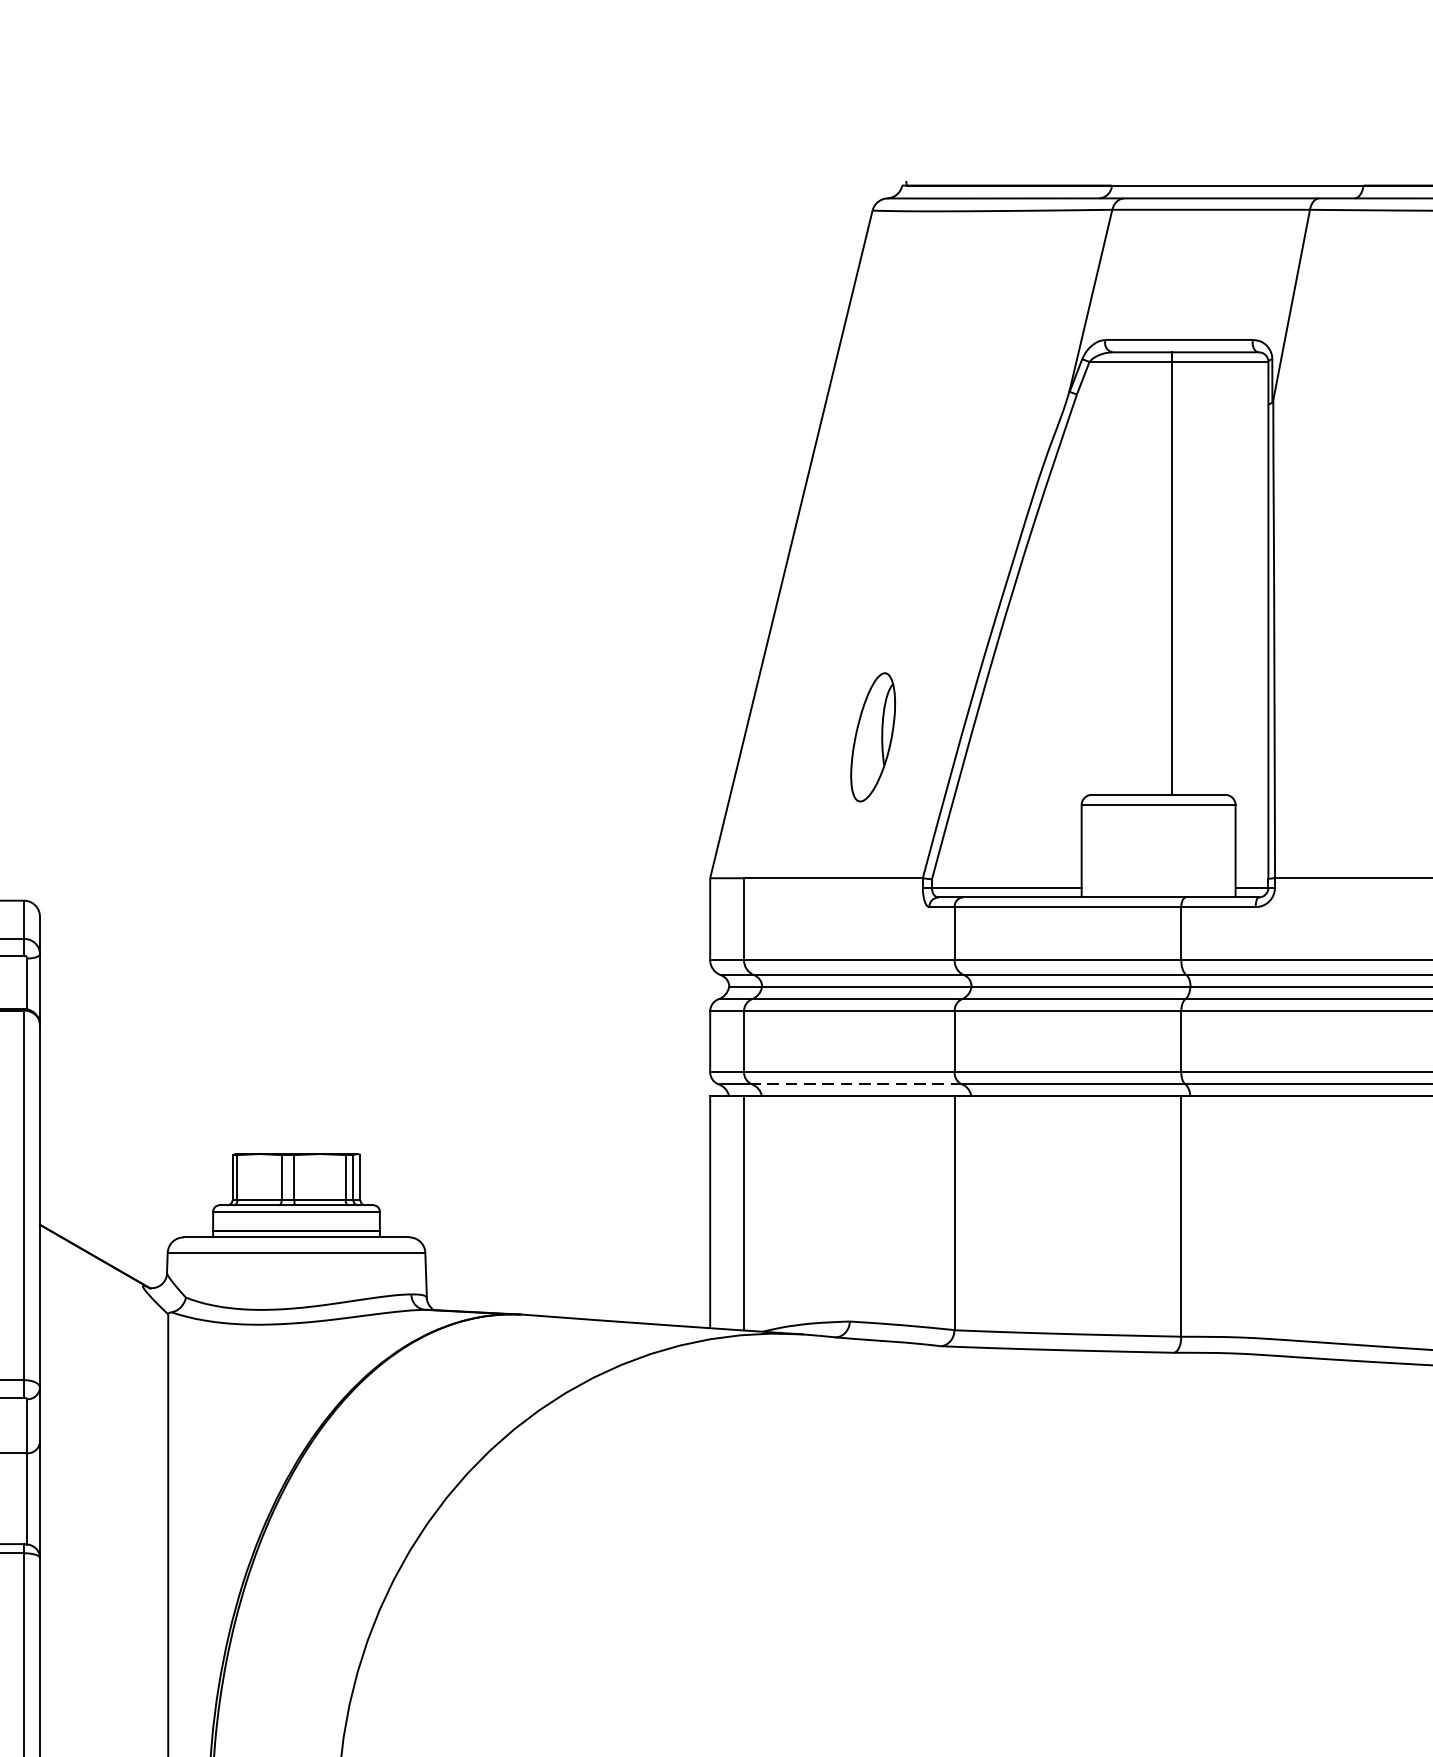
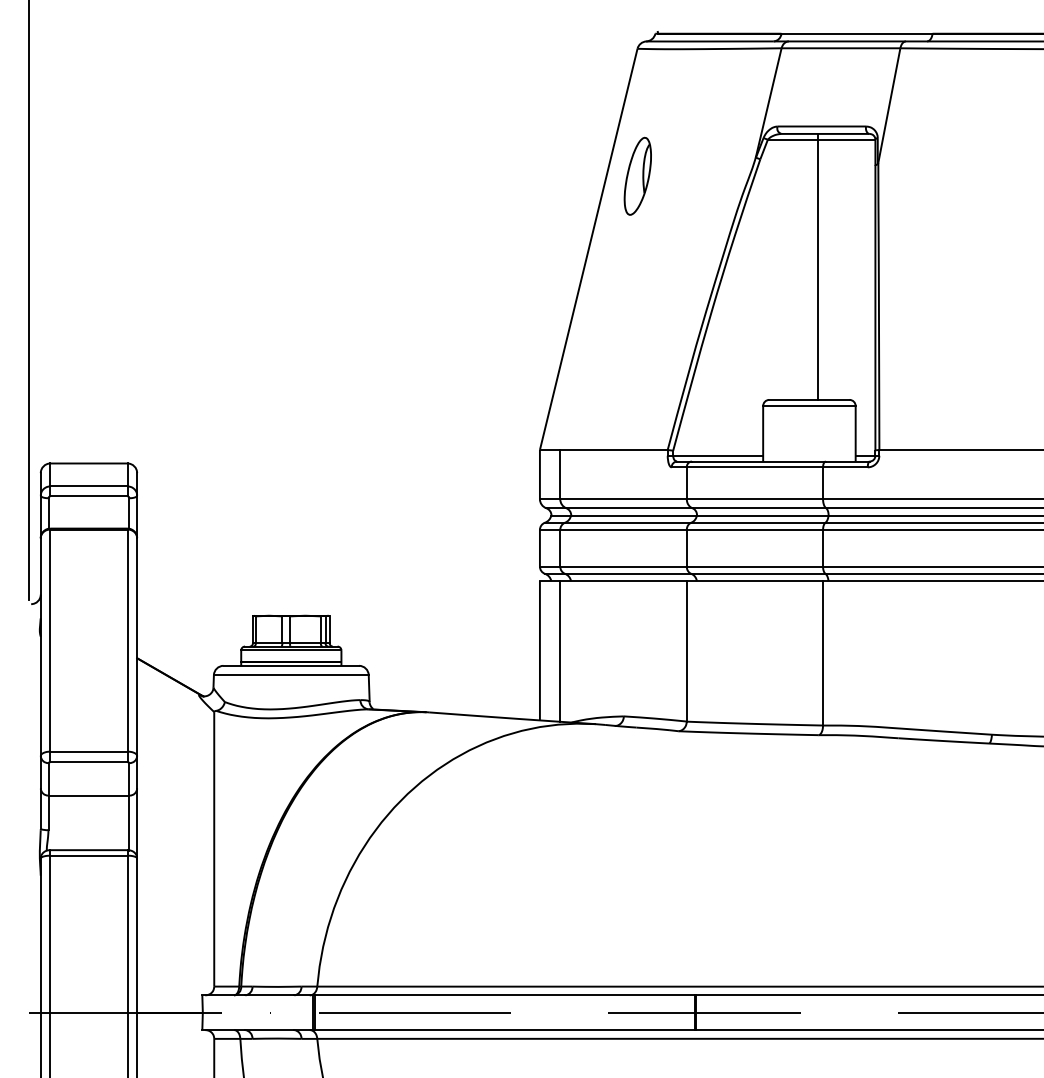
part: (872, 735) -> (637, 175), moved
line: (855, 1083) -> (627, 573), dashed -> solid

